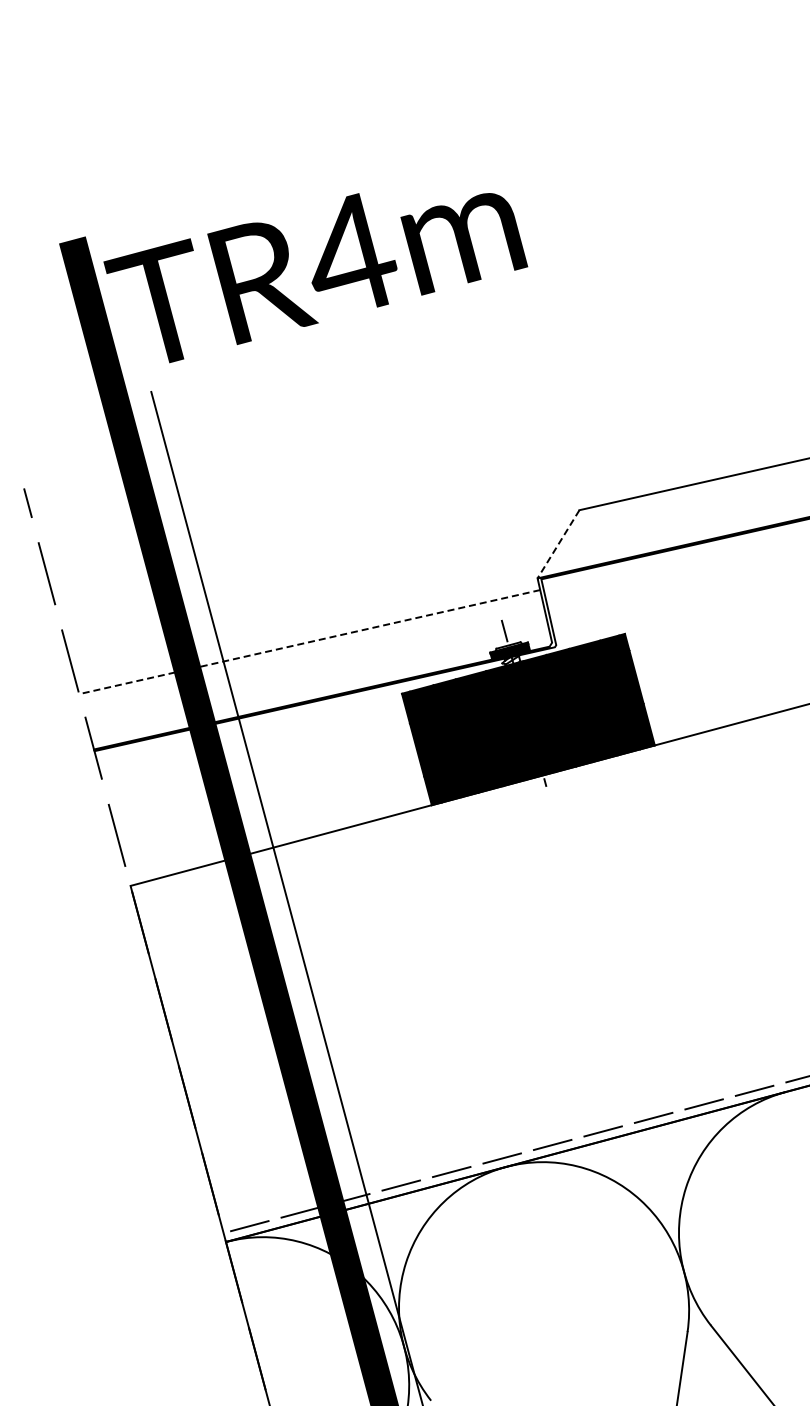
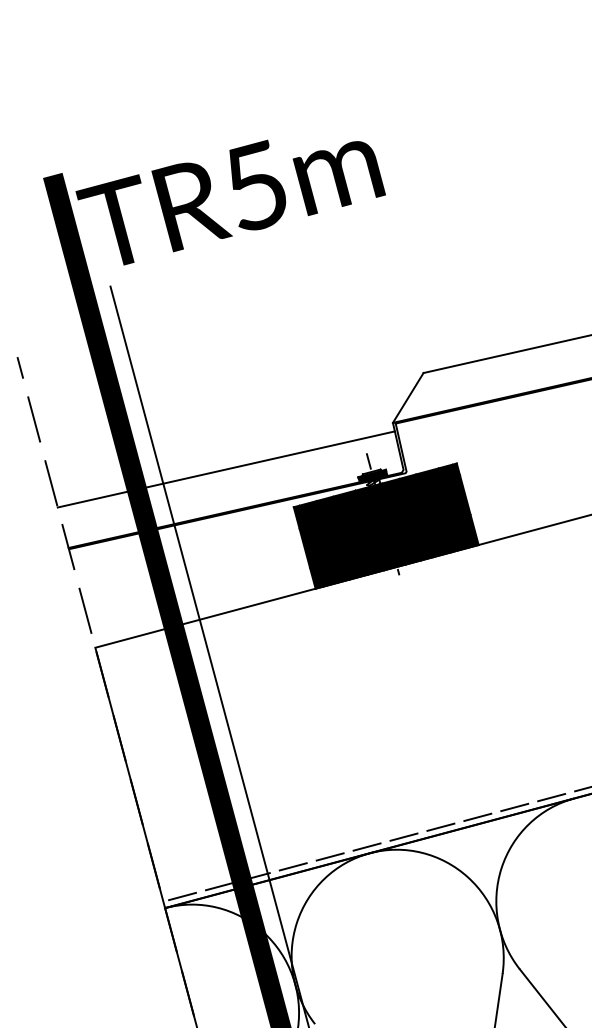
text: (354, 253) -> (259, 185), TR4m -> TR5m
line: (558, 544) -> (408, 398), dashed -> solid
line: (309, 642) -> (226, 469), dashed -> solid

